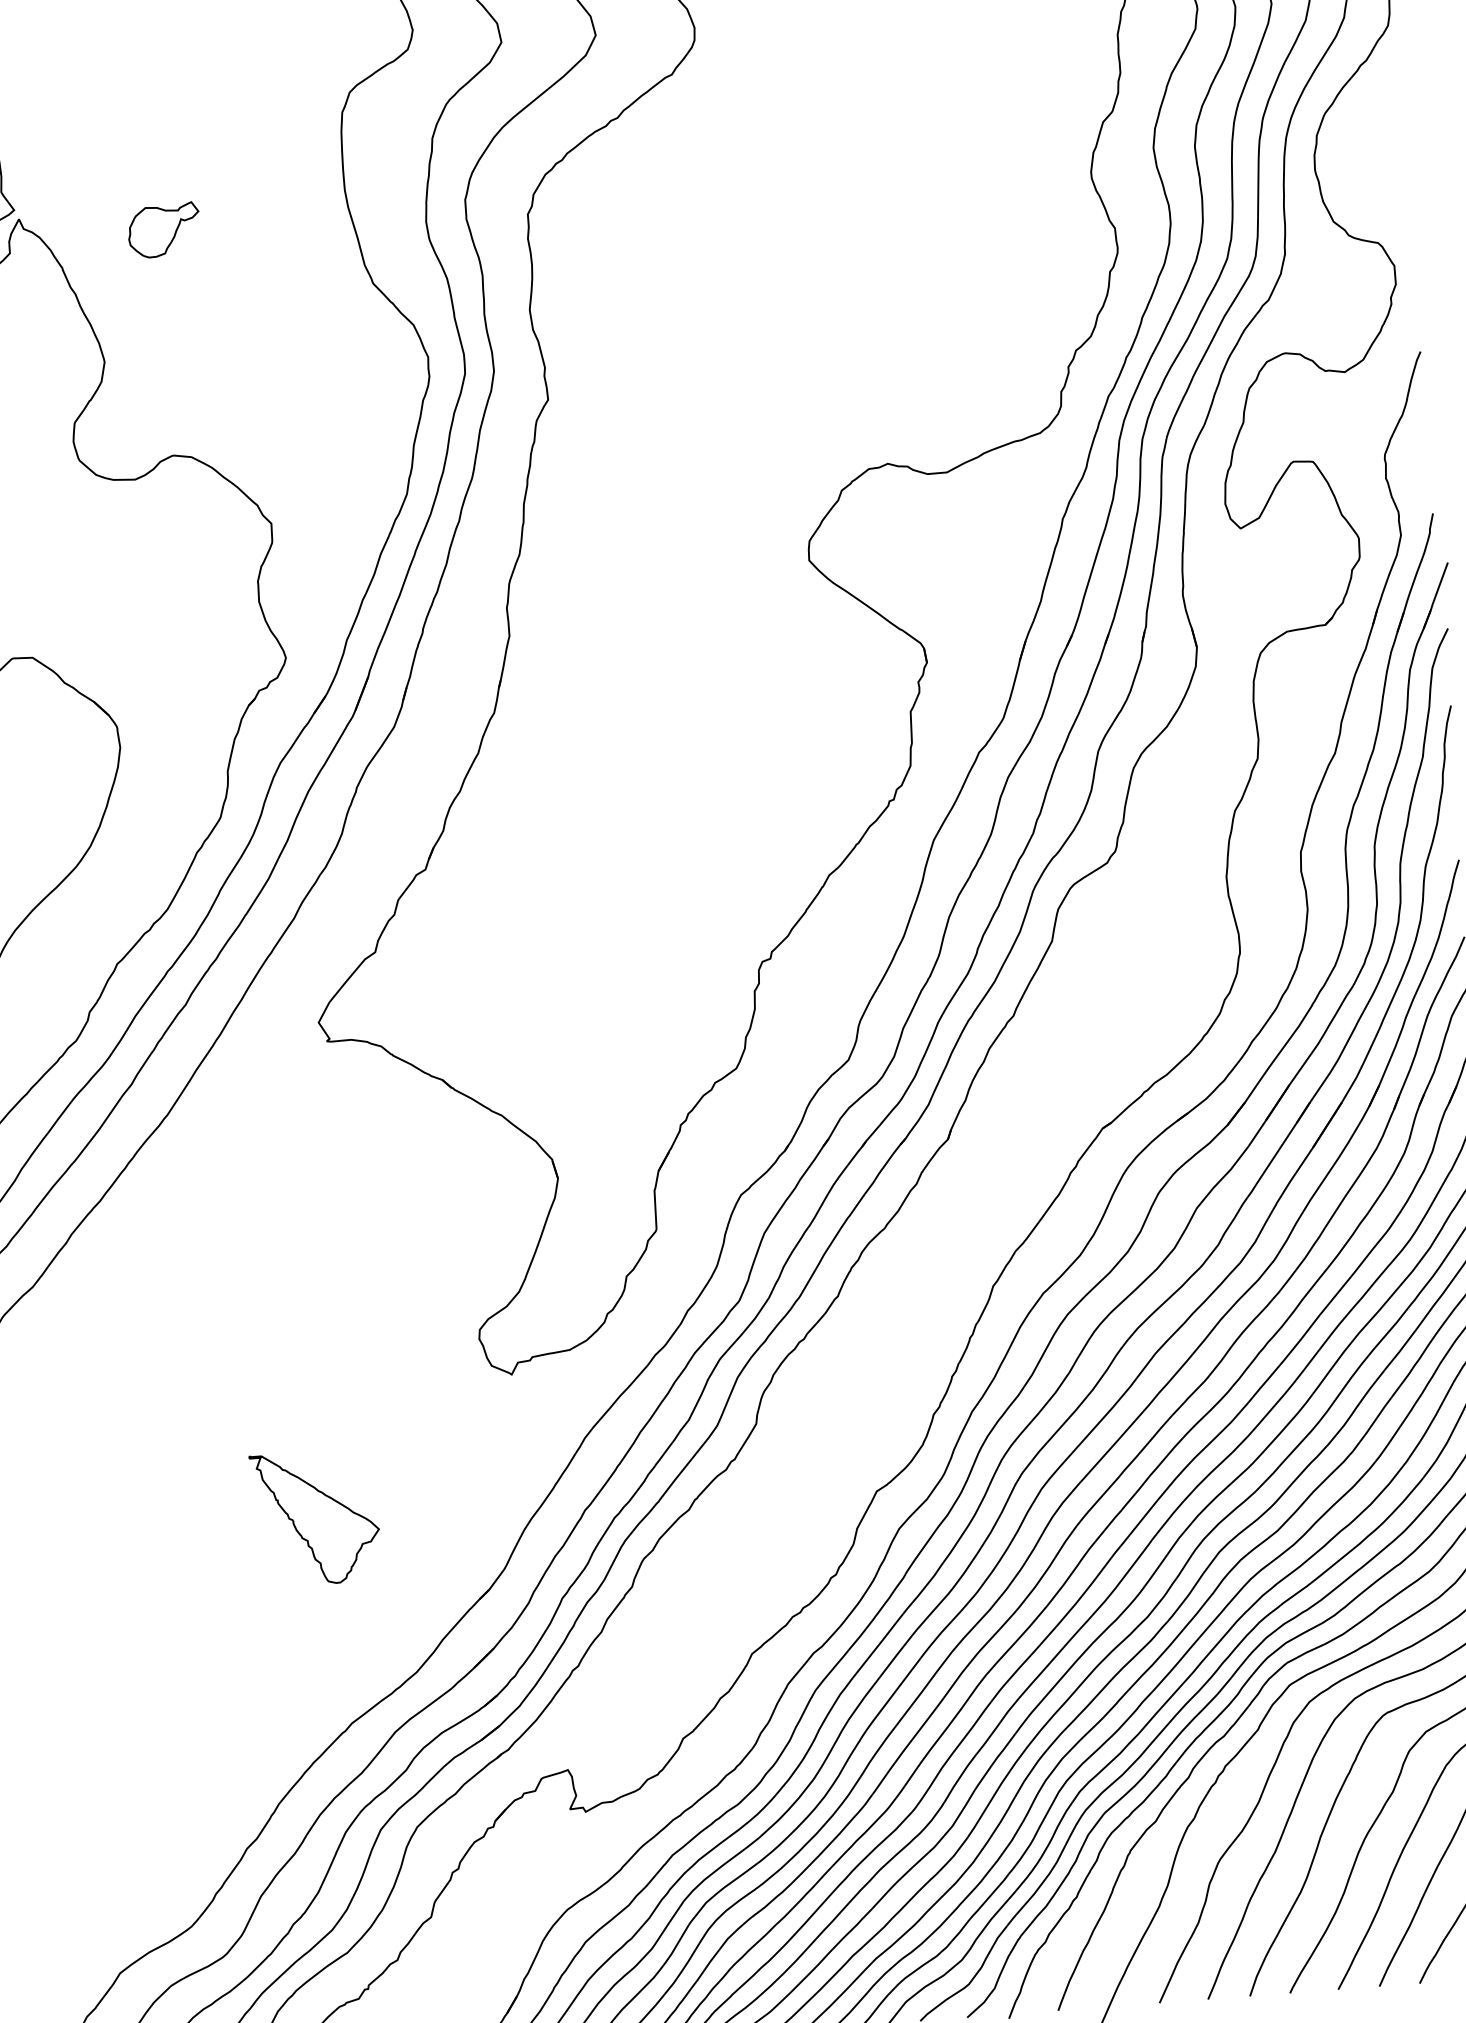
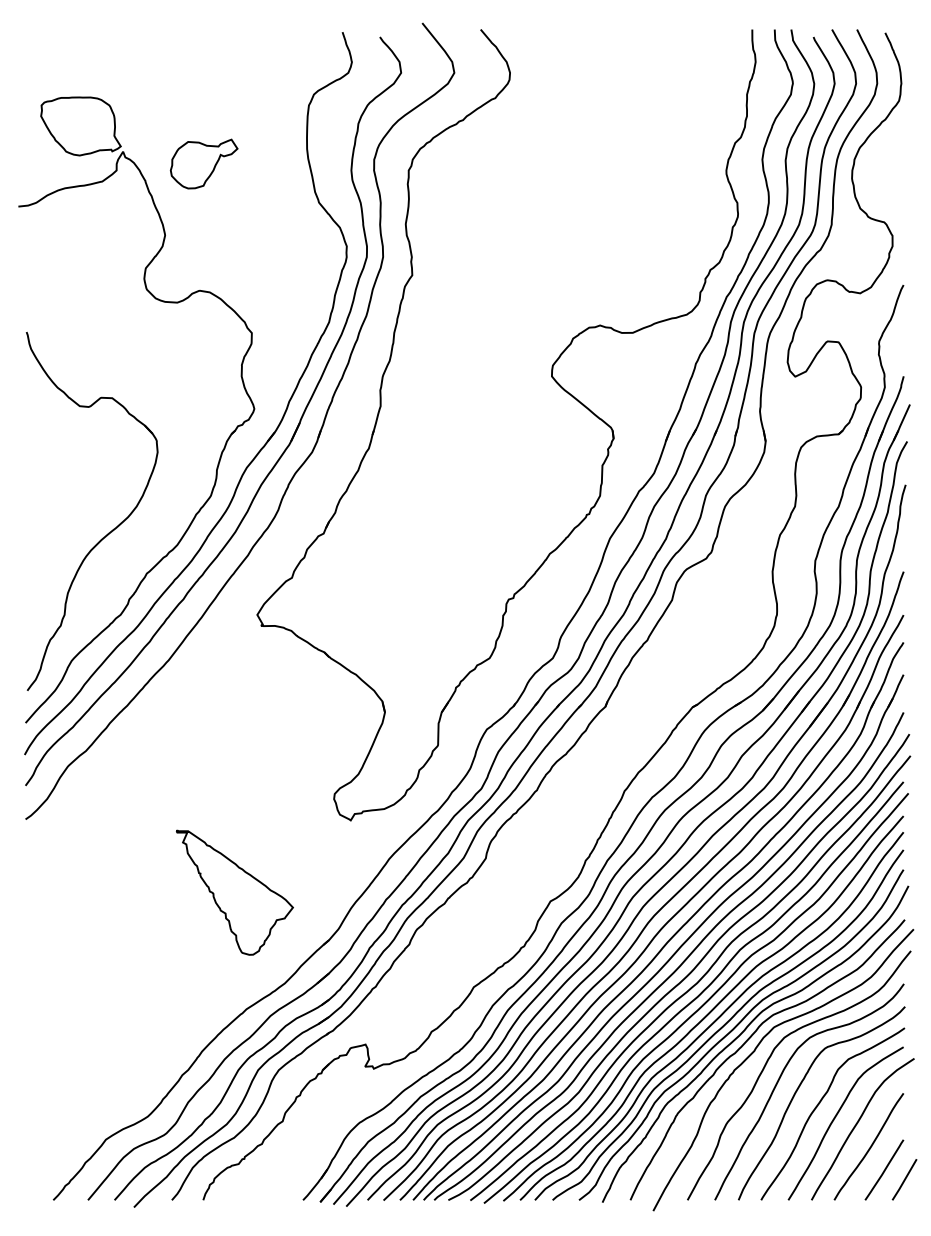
part: (163, 229) -> (203, 163), size x1.67
part: (315, 1517) -> (234, 892), size x1.67

